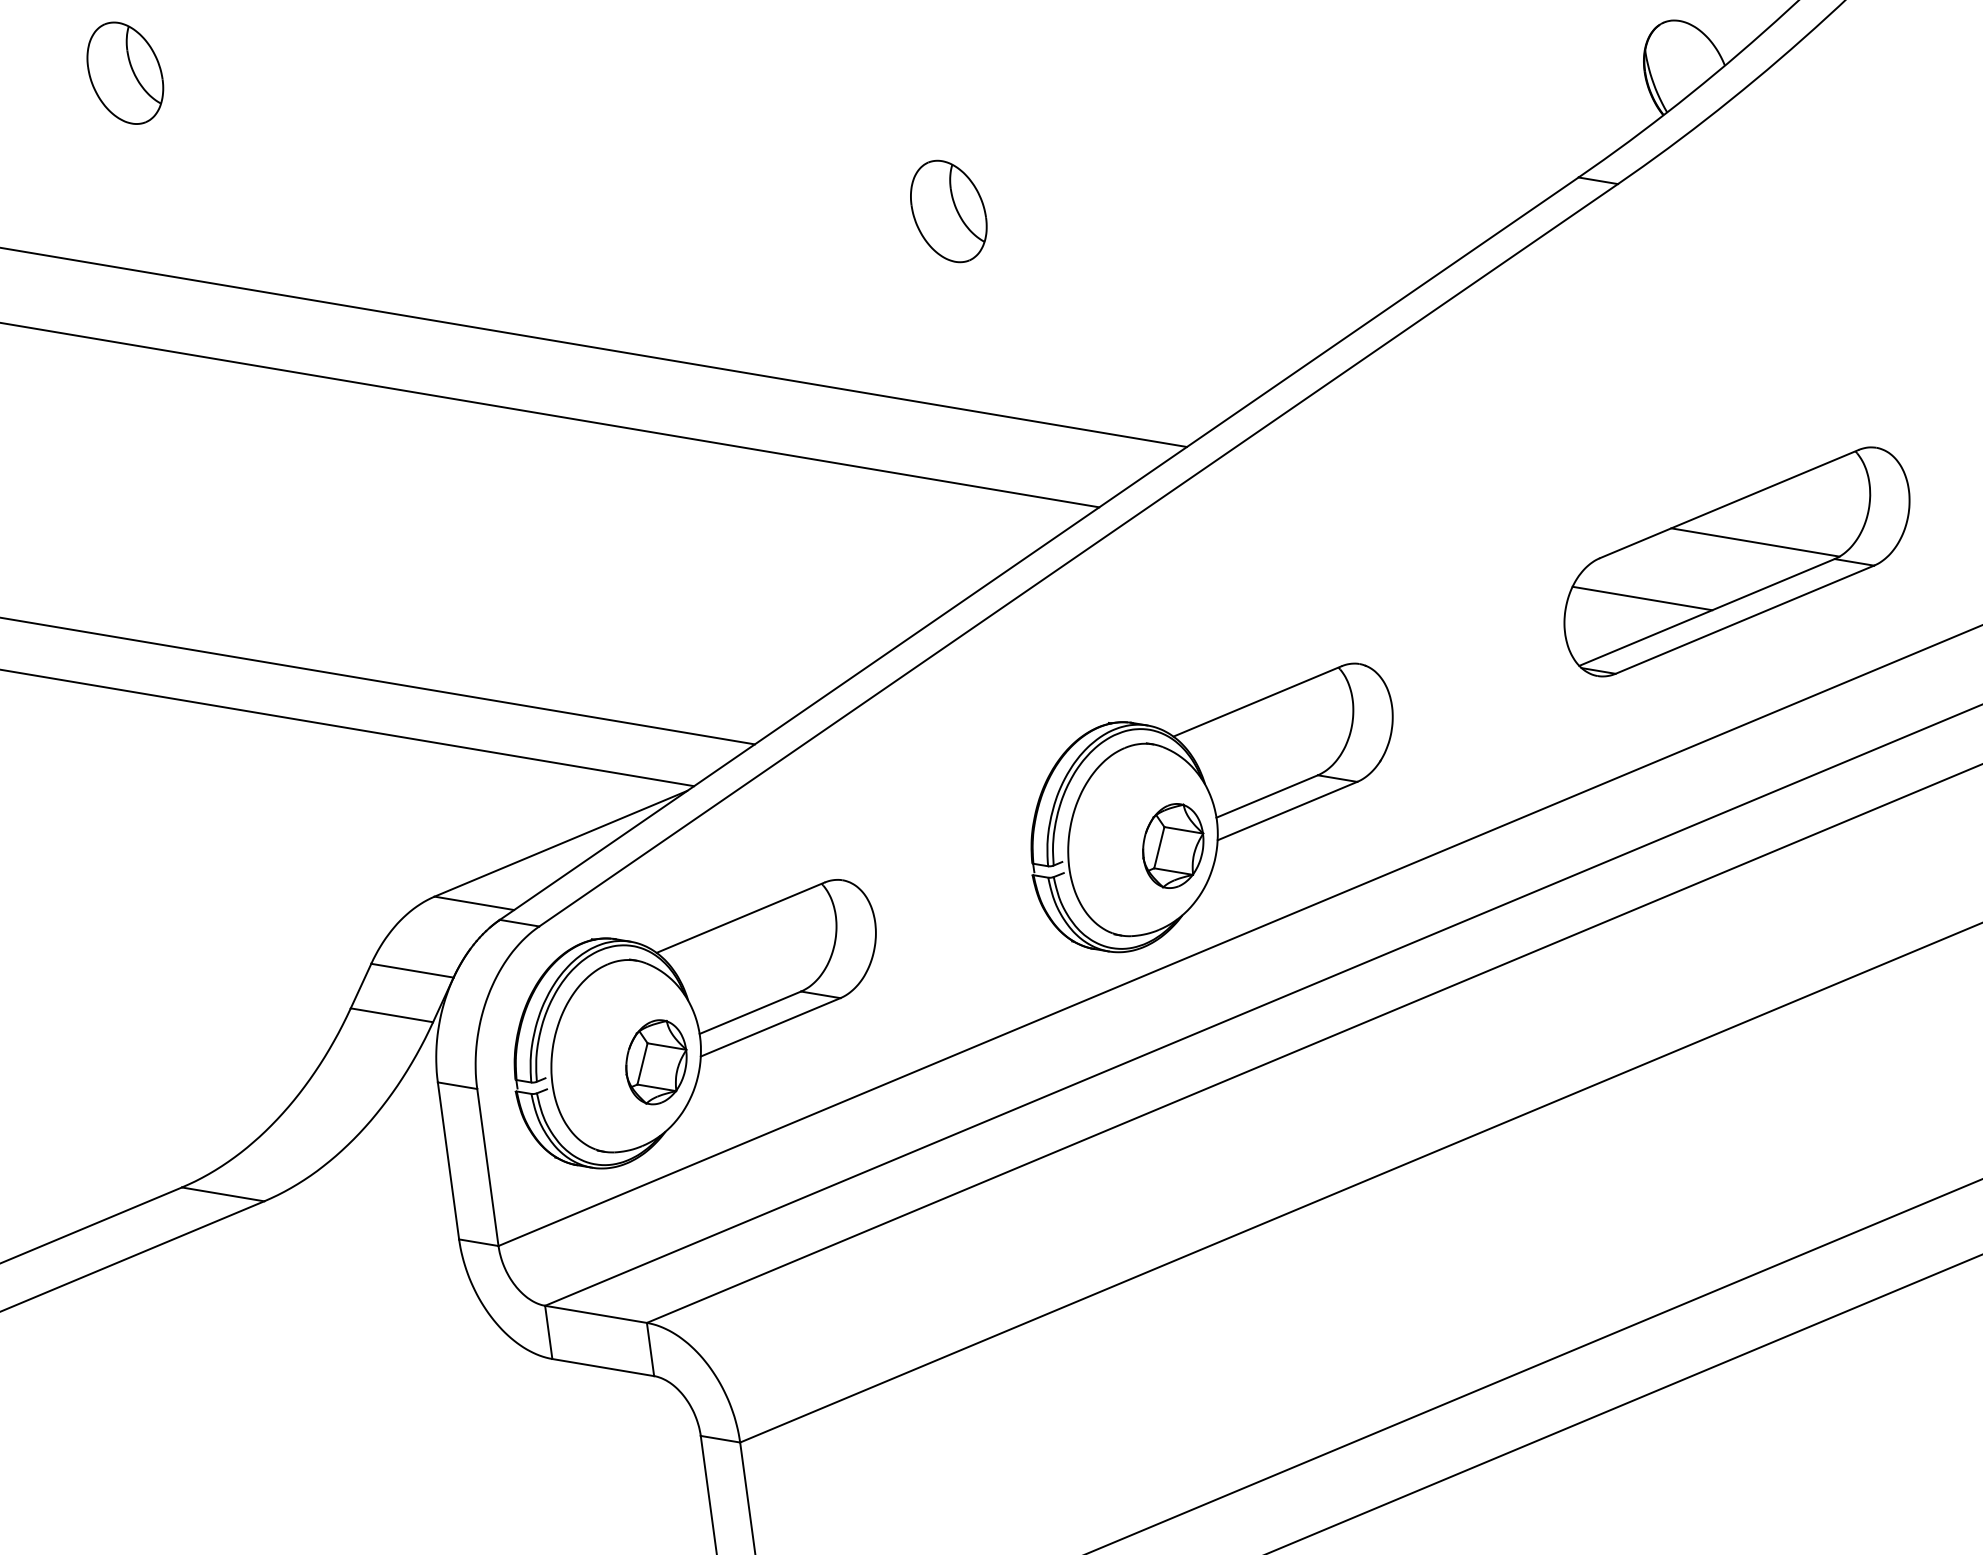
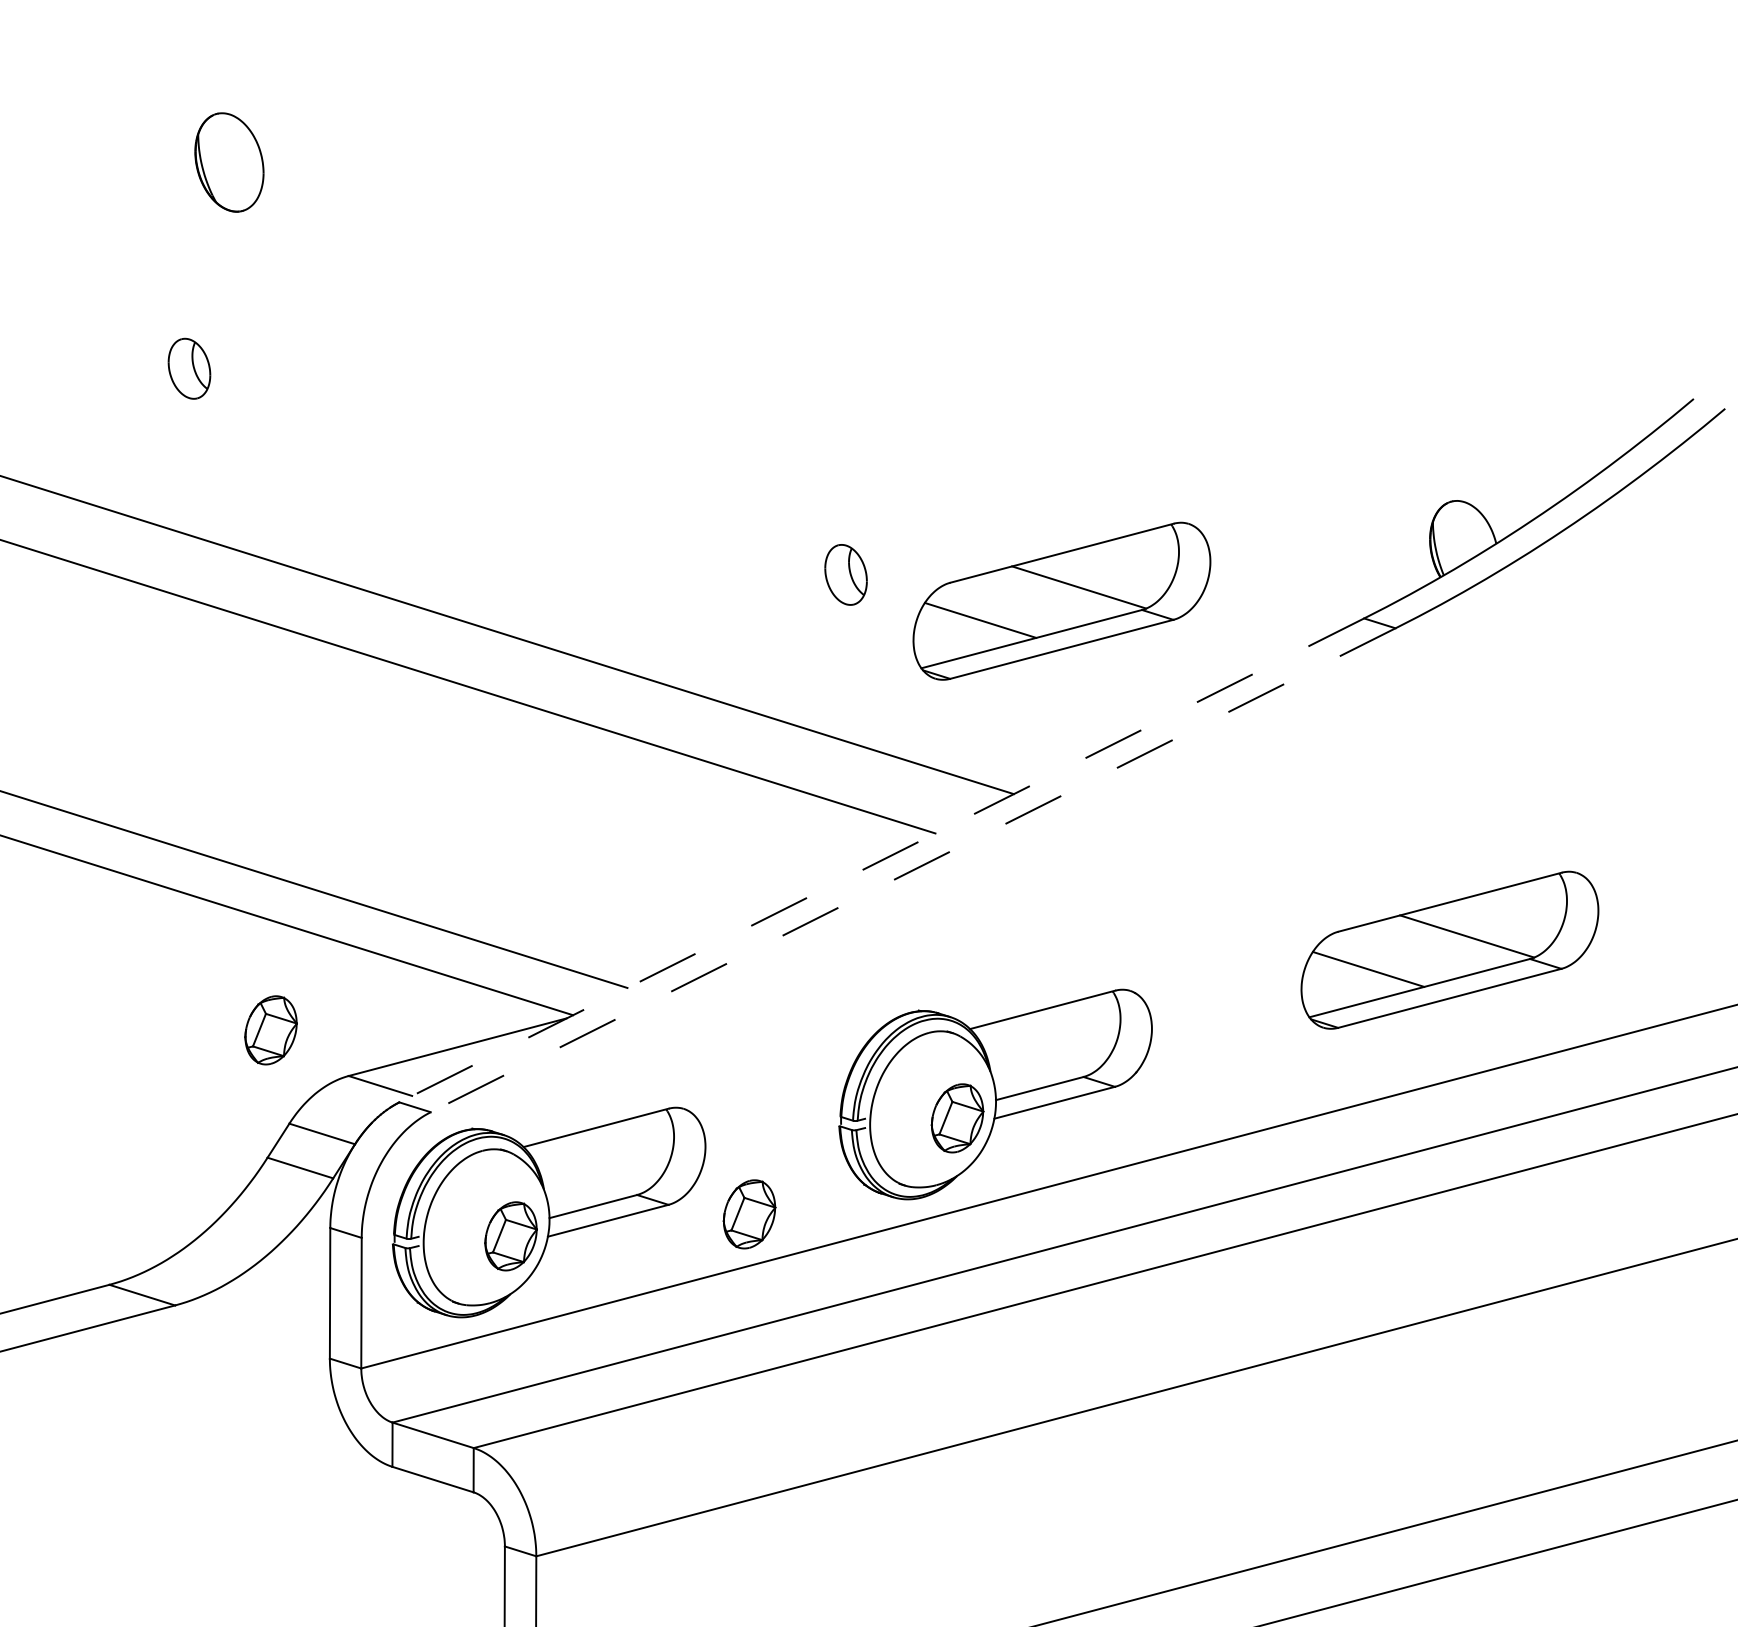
part: (125, 72) -> (189, 368), size x0.7
part: (1211, 206) -> (1061, 600), added
part: (947, 211) -> (845, 574), size x0.7
line: (1038, 548) -> (881, 860), solid -> dashed
line: (1079, 555) -> (913, 870), solid -> dashed
part: (333, 855) -> (270, 1030), added
part: (939, 996) -> (749, 1214), added

